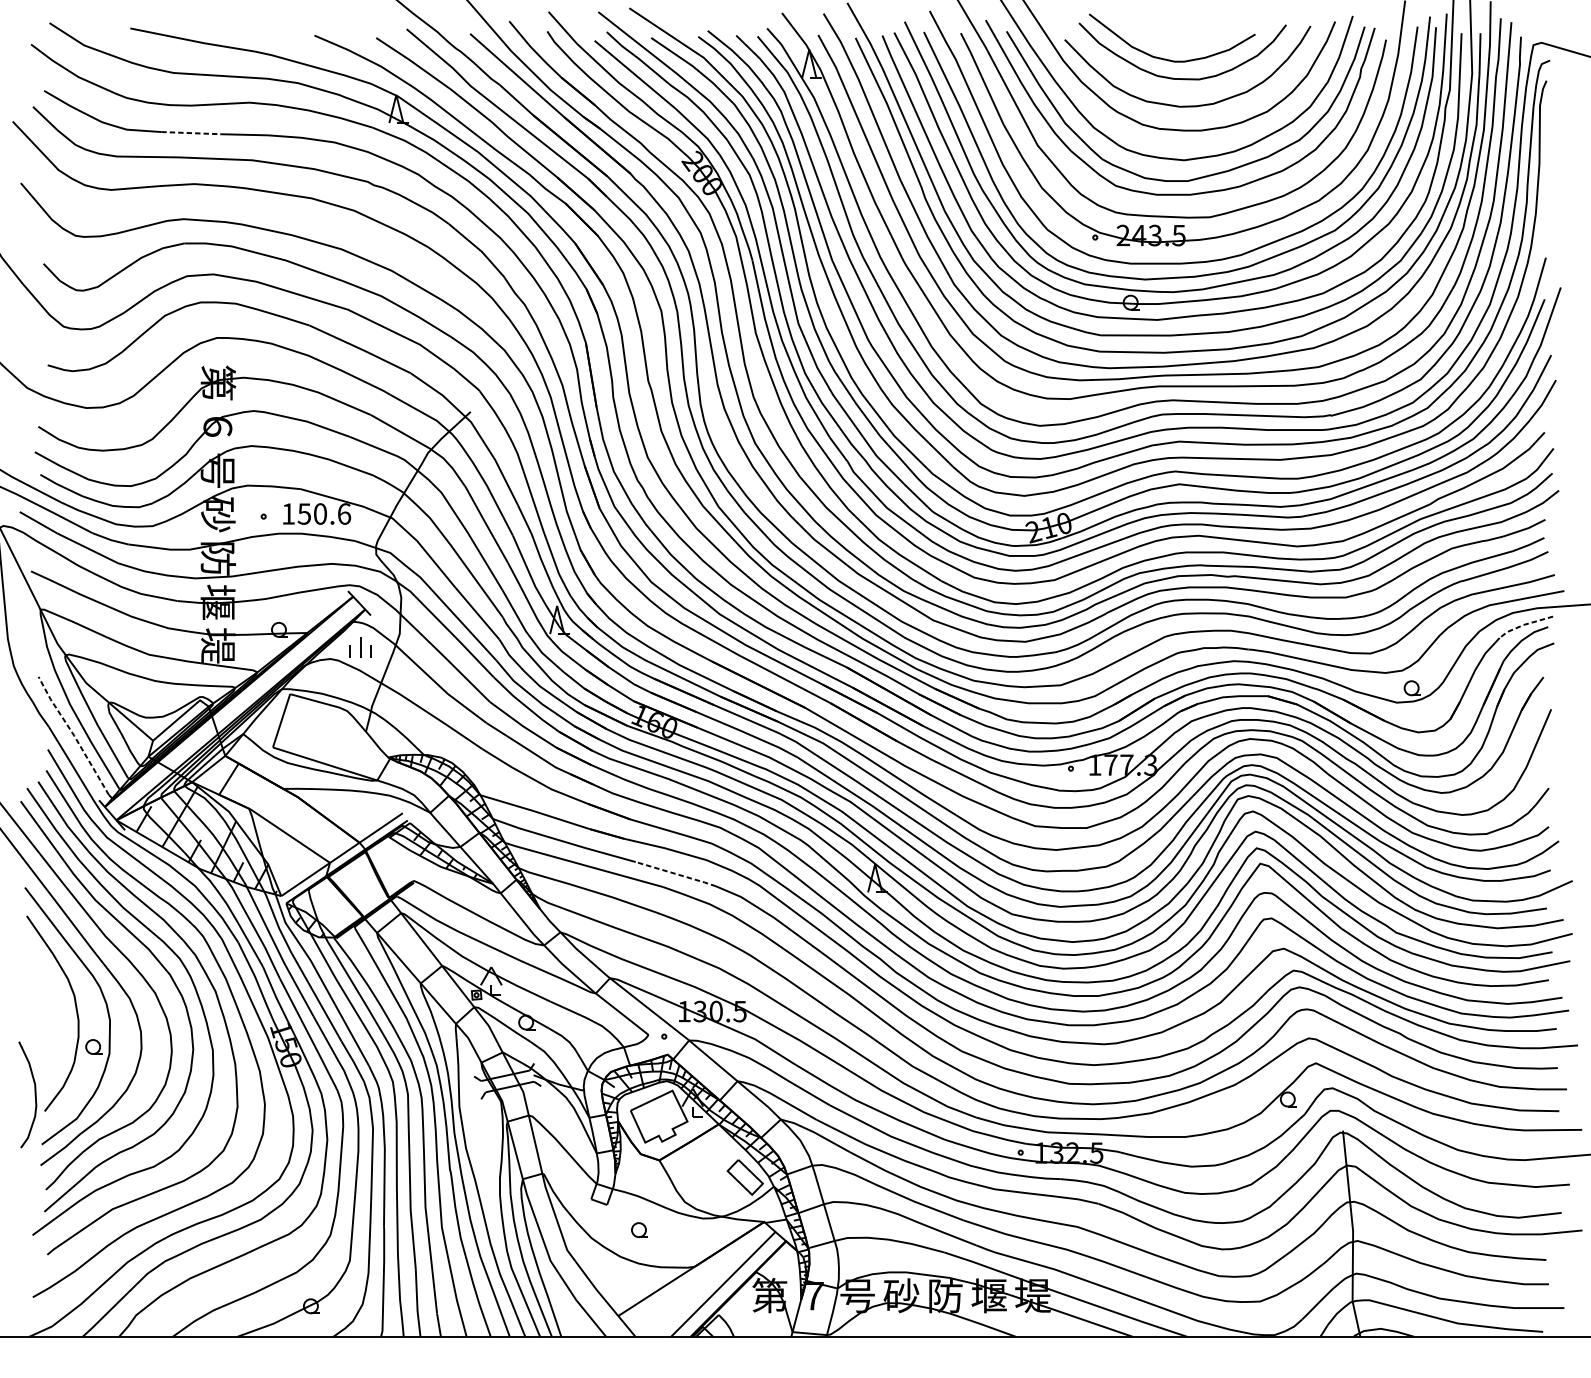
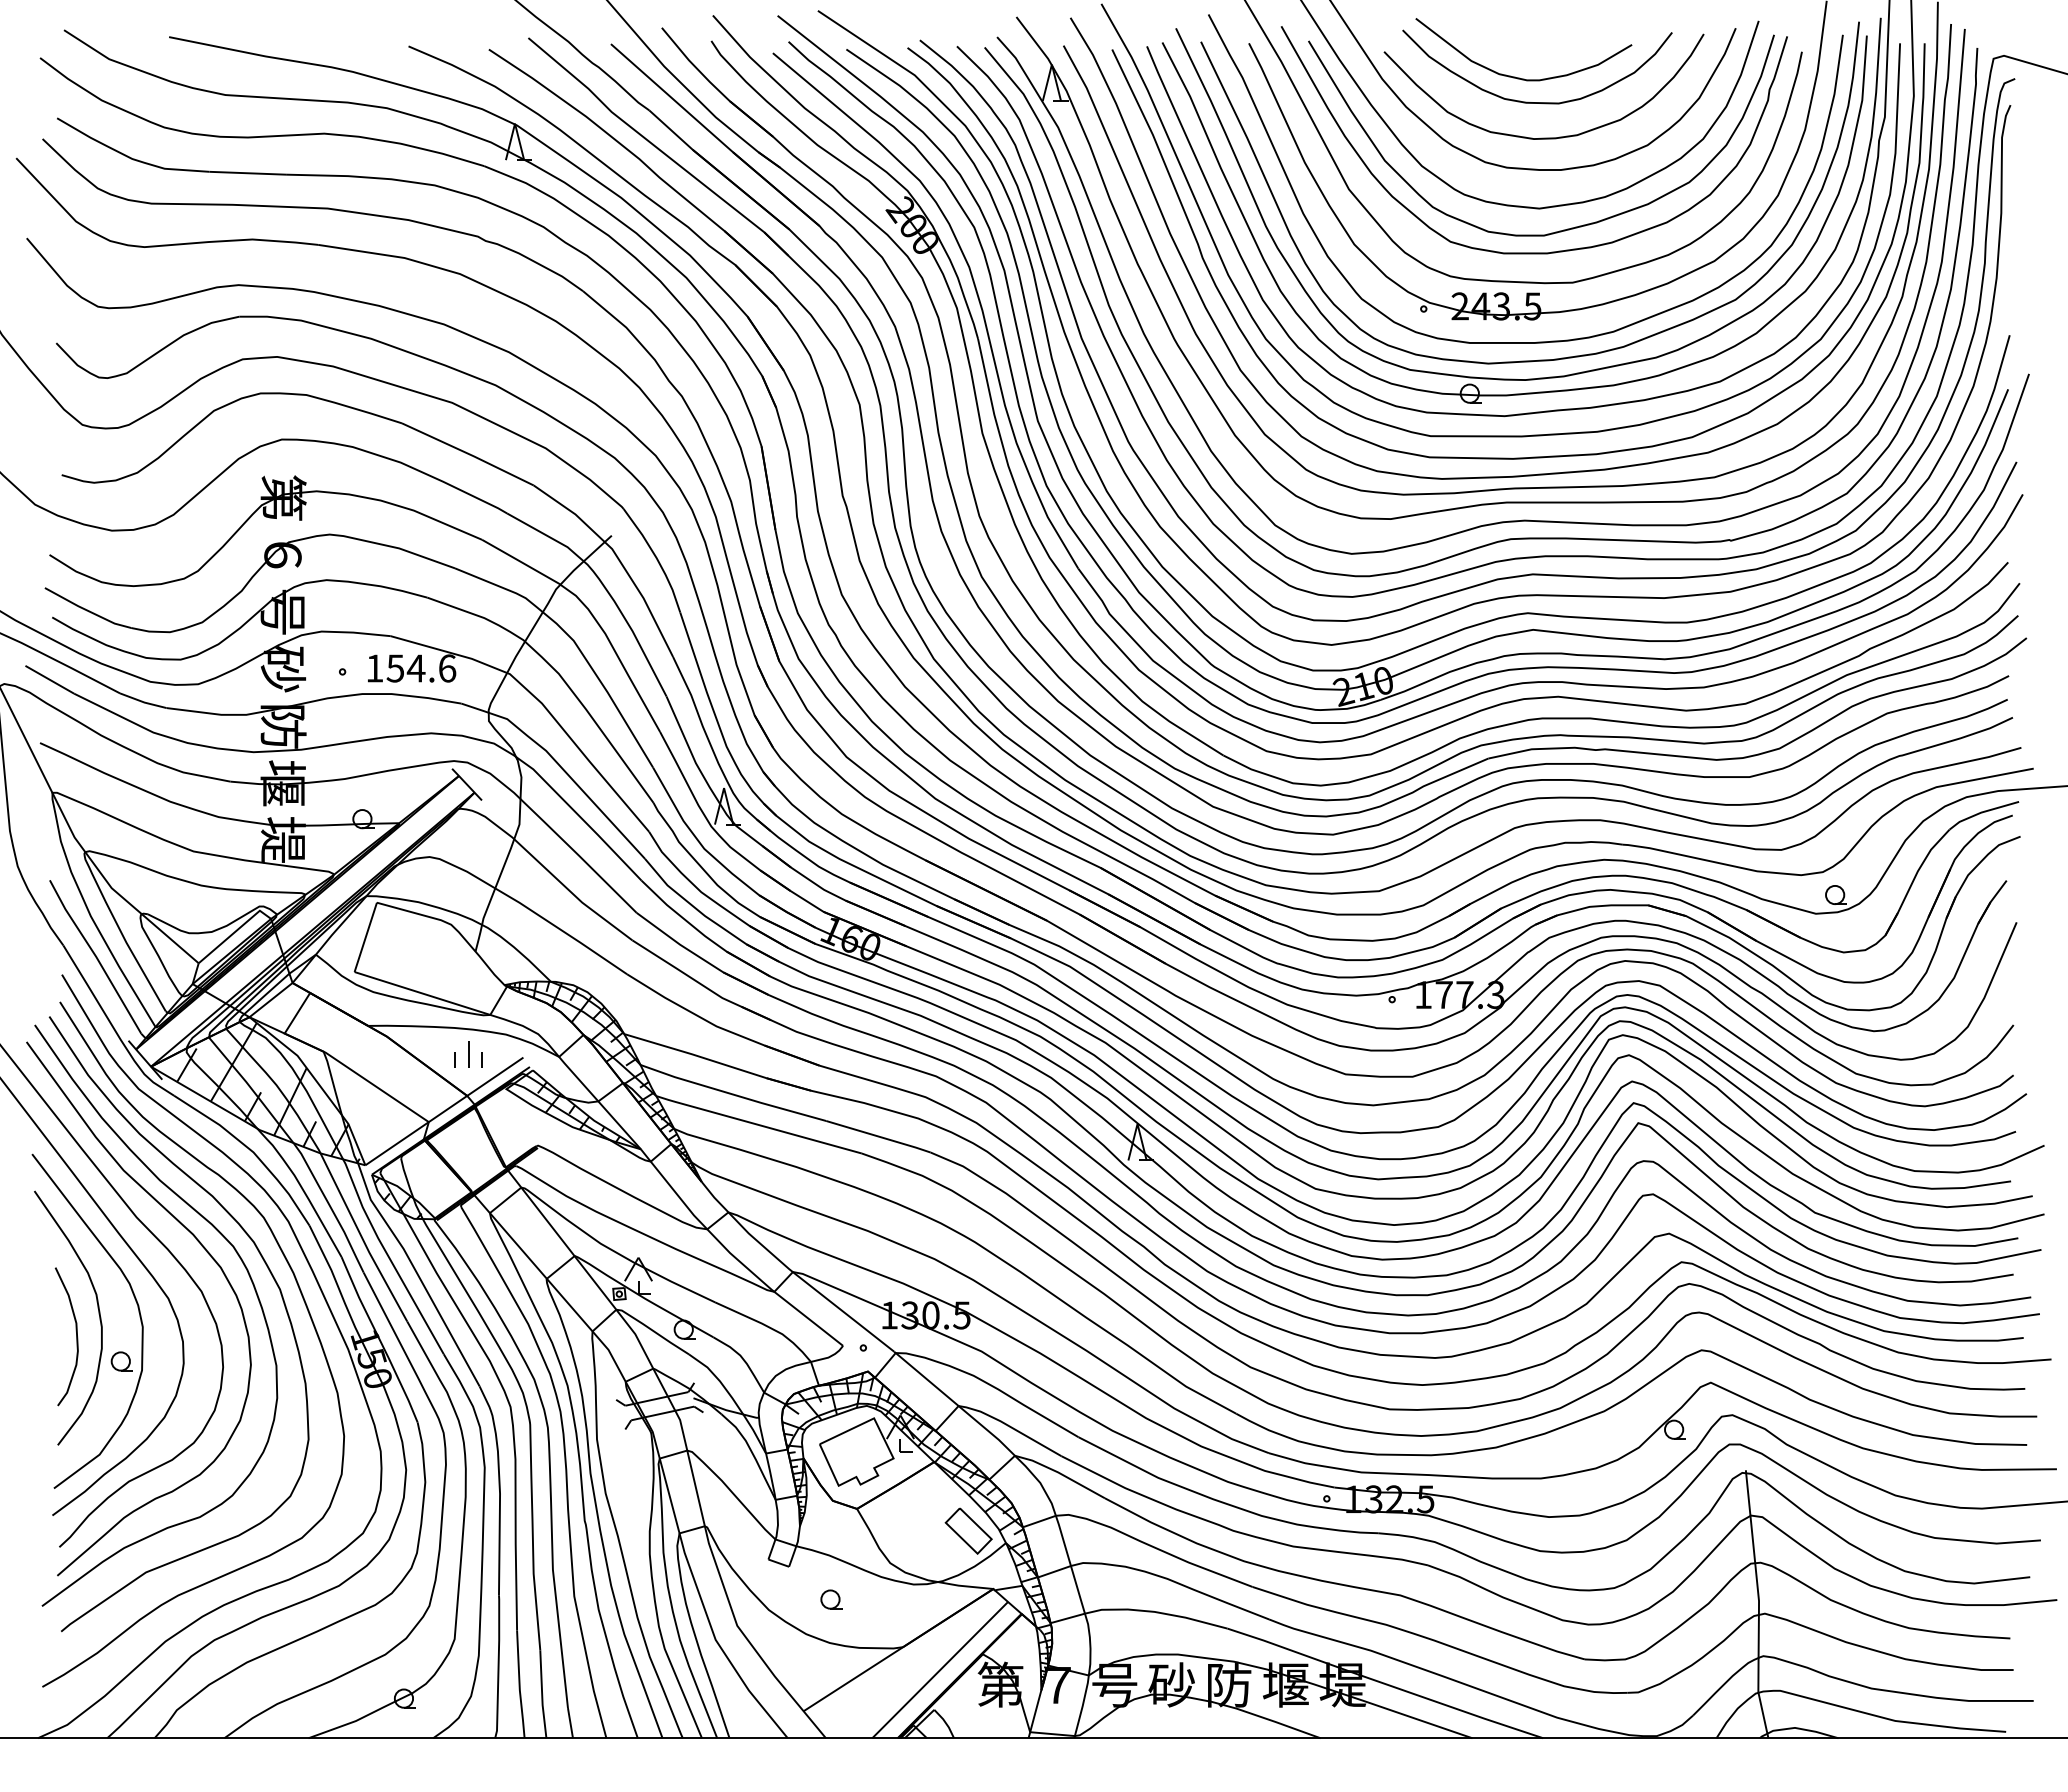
line: (191, 133) -> (248, 173), dashed -> solid
text: (319, 514) -> (415, 668), 150.6 -> 154.6
line: (1524, 624) -> (1981, 812), dashed -> solid
part: (360, 647) -> (468, 1054), moved
line: (74, 735) -> (96, 956), dashed -> solid
line: (675, 873) -> (878, 1136), dashed -> solid
curve: (35, 1094) -> (76, 1336), moved

